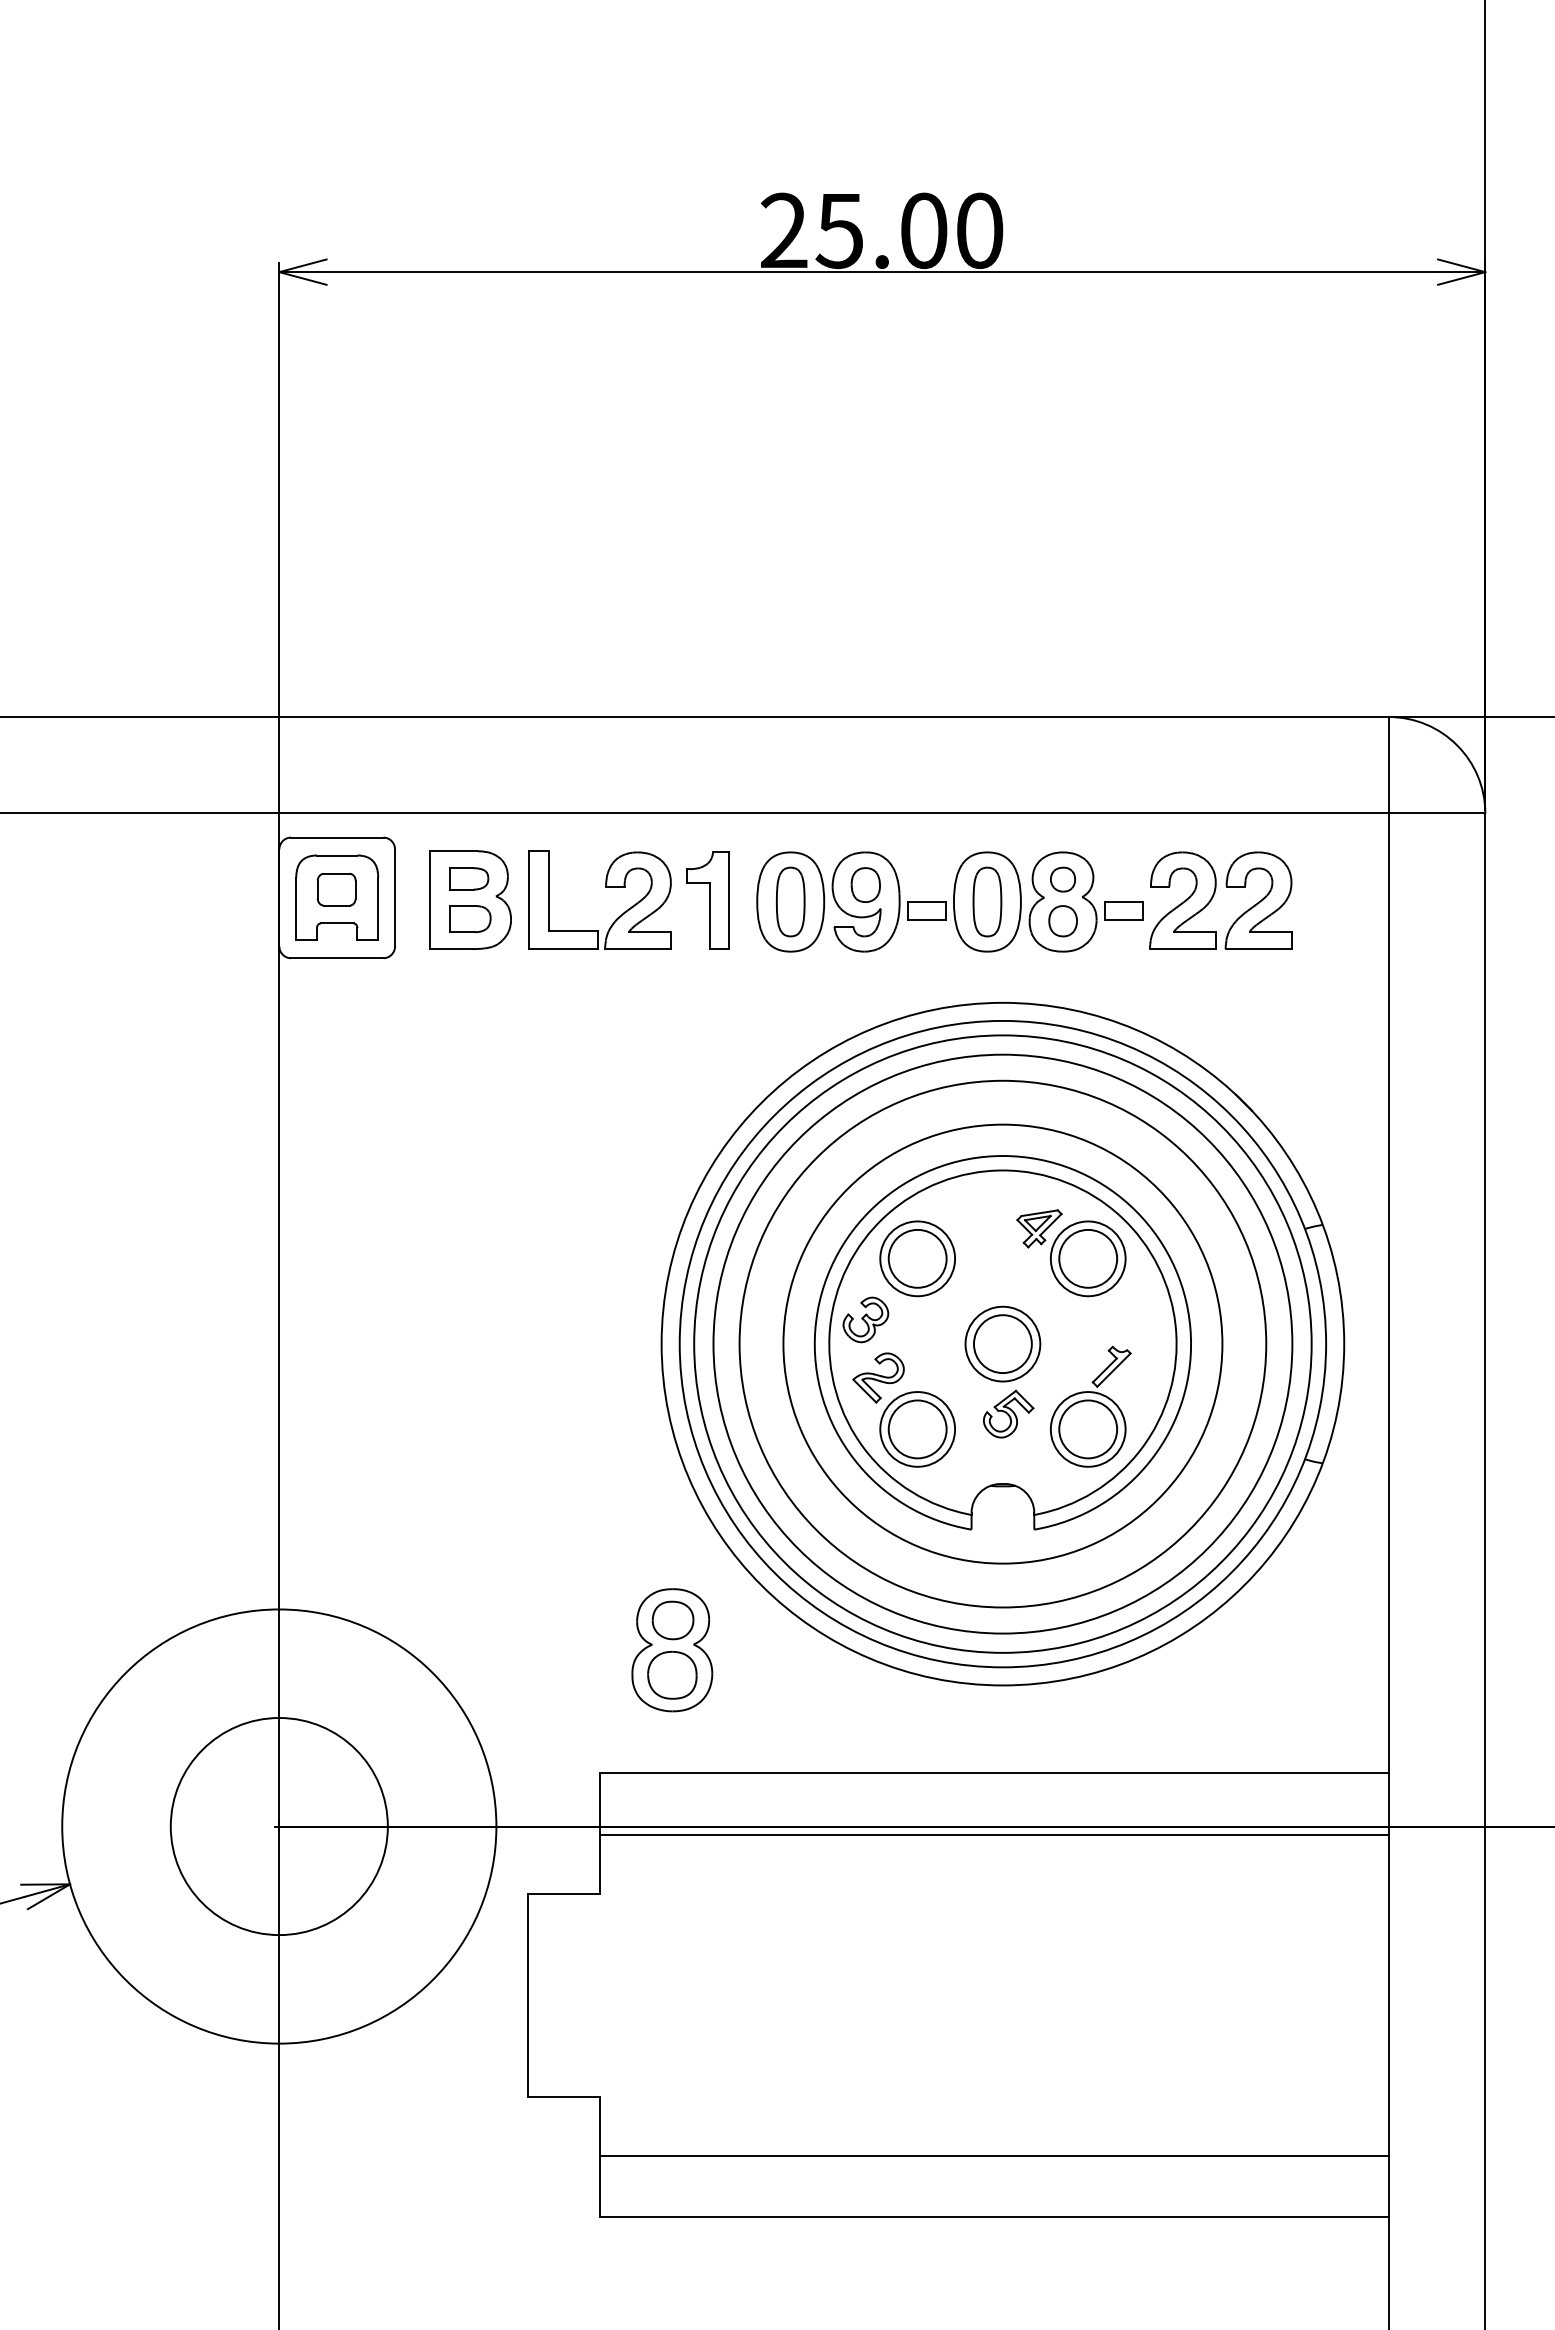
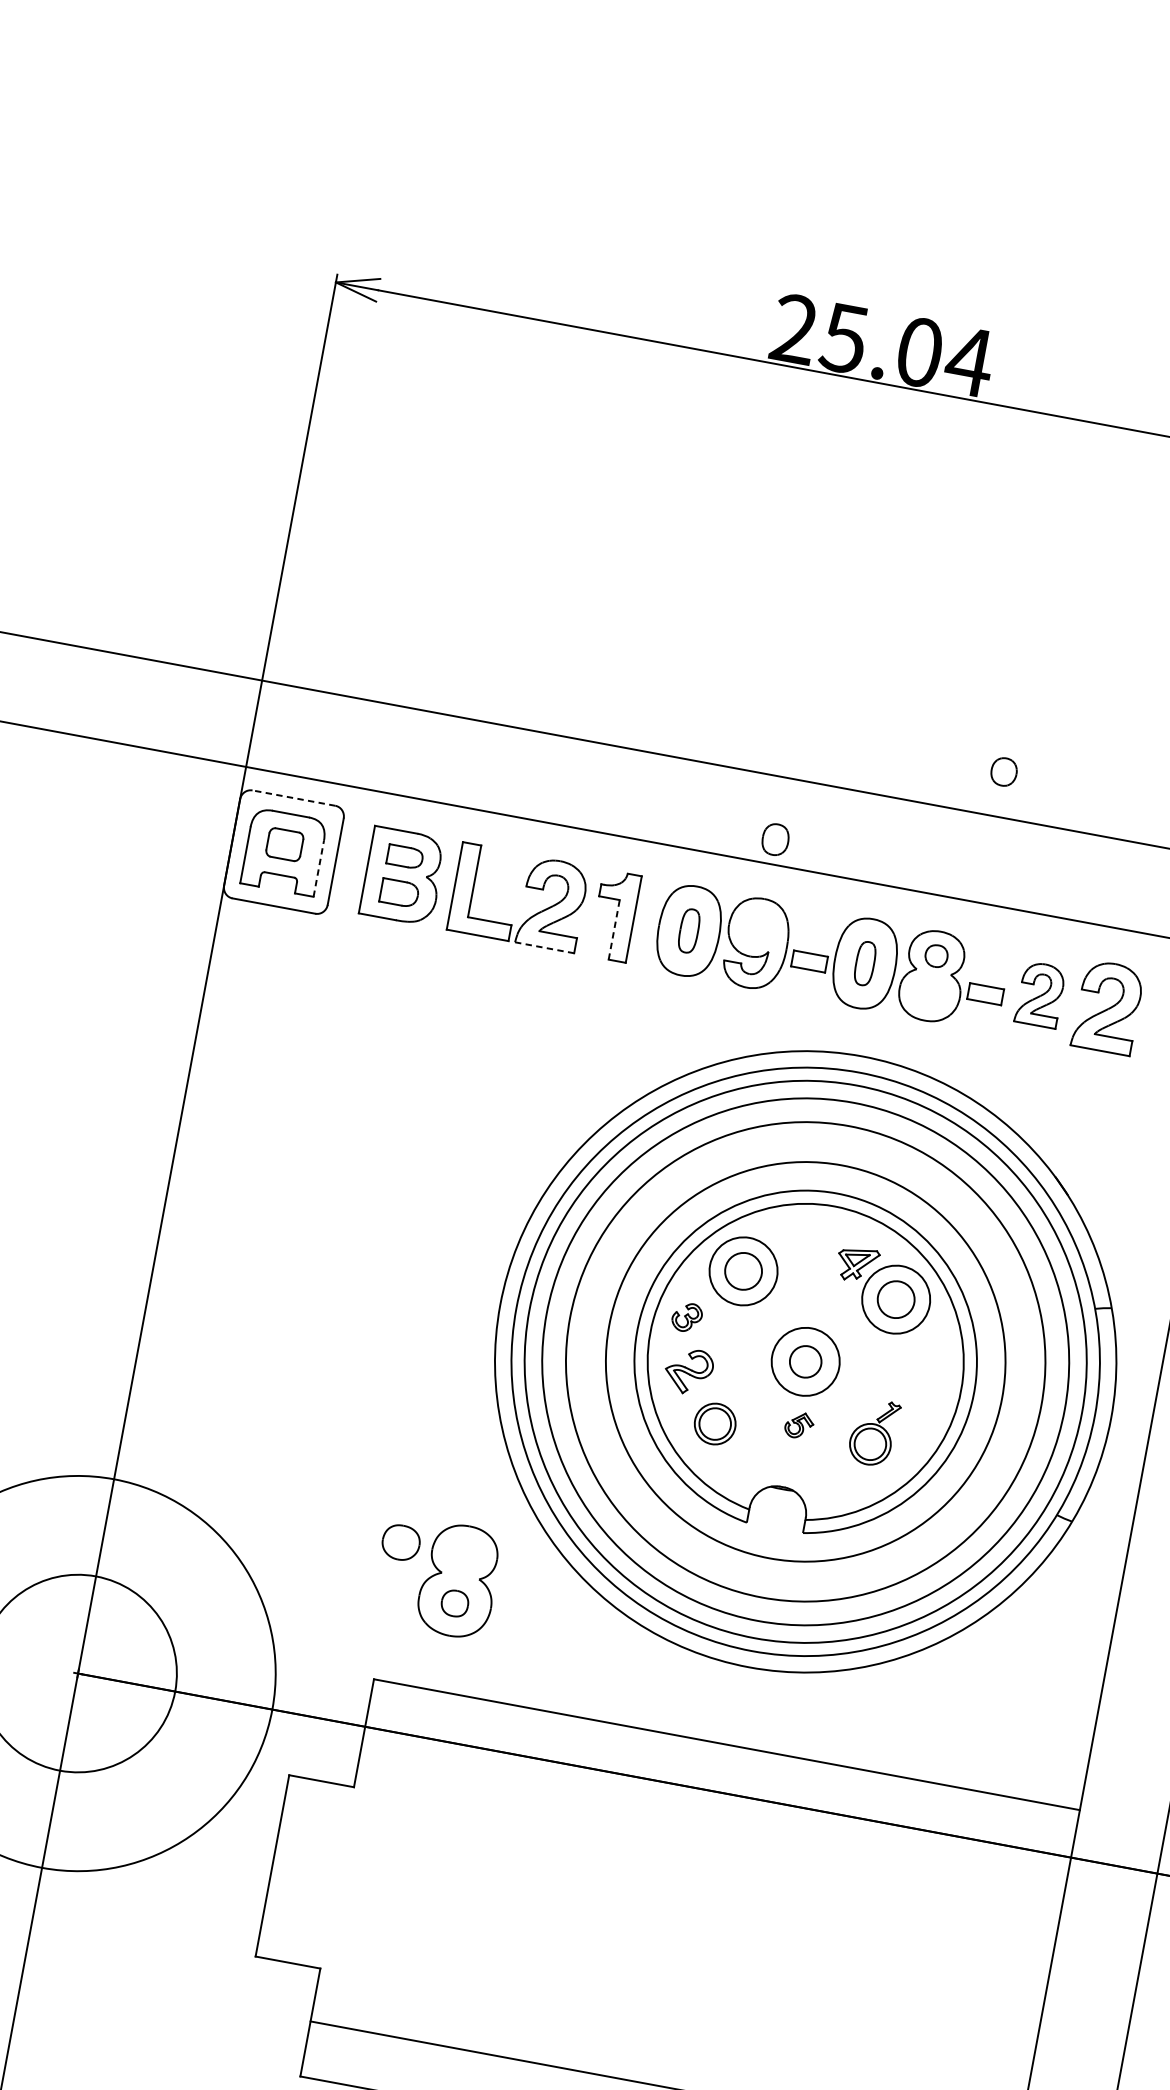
text: (979, 230) -> (969, 361), 25.00 -> 25.04
line: (336, 837) -> (293, 797), solid -> dashed
part: (865, 884) -> (775, 839), moved
part: (1182, 900) -> (1040, 994), size x0.7
part: (790, 901) -> (689, 930), size x0.7
part: (987, 901) -> (865, 963), size x0.7
line: (378, 908) -> (319, 868), solid -> dashed
line: (709, 915) -> (614, 929), solid -> dashed
part: (1062, 921) -> (1003, 772), moved
line: (637, 949) -> (544, 948), solid -> dashed
circle: (917, 1258) -> (743, 1271), size x0.7
circle: (1088, 1258) -> (896, 1299), size x0.7
part: (865, 1319) -> (686, 1317), size x0.7
circle: (1002, 1344) -> (805, 1362), size x0.6
part: (1090, 1406) -> (873, 1432), size x0.6
part: (1008, 1413) -> (799, 1424), size x0.6
part: (917, 1429) -> (715, 1424), size x0.6
part: (672, 1620) -> (400, 1542), moved
part: (672, 1675) -> (455, 1603), size x0.6
line: (994, 1834) -> (716, 1799), removed

